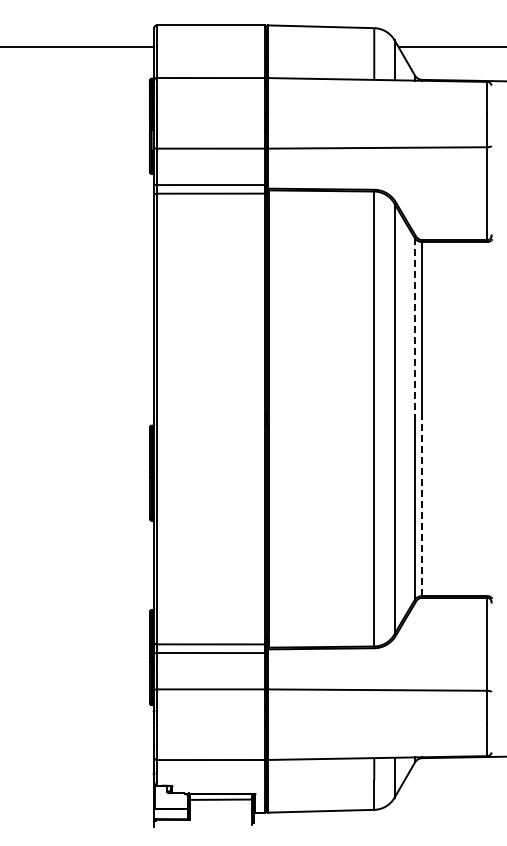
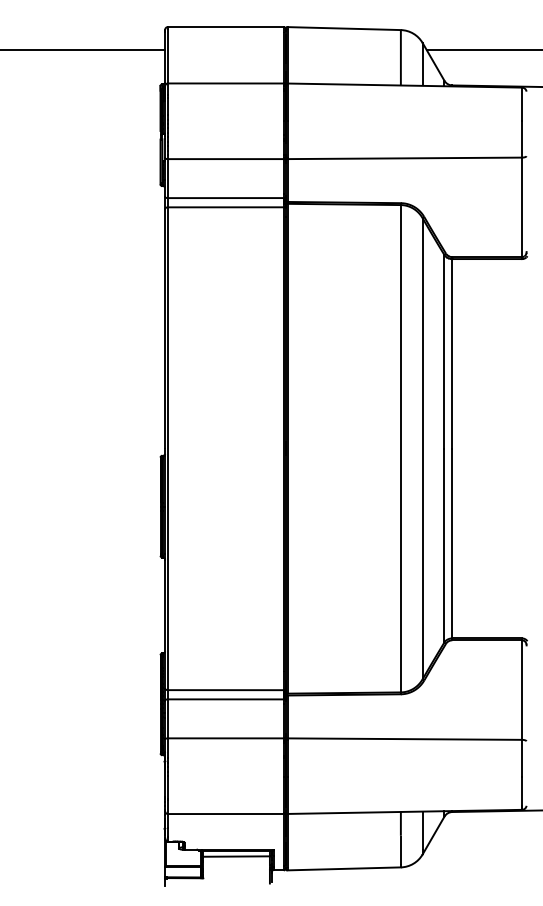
line: (414, 329) -> (443, 352), dashed -> solid
line: (422, 507) -> (452, 543), dashed -> solid

